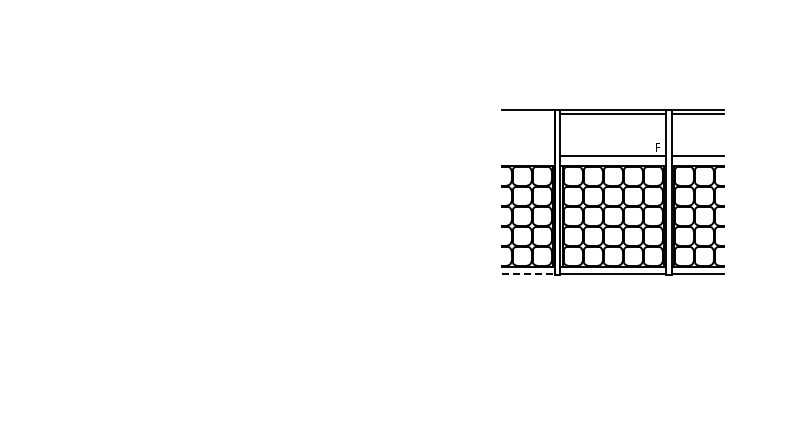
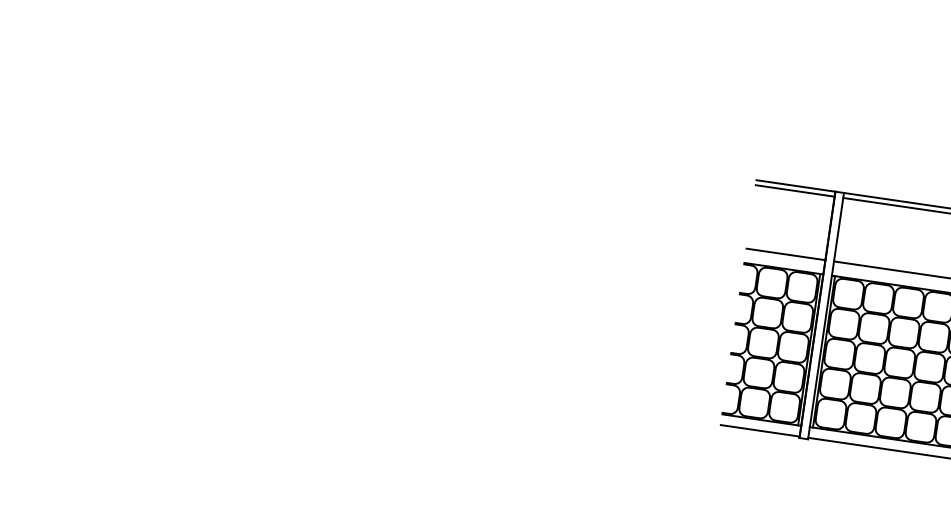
line: (528, 113) -> (795, 190), added
line: (528, 156) -> (786, 255), added
line: (528, 273) -> (760, 430), dashed -> solid

